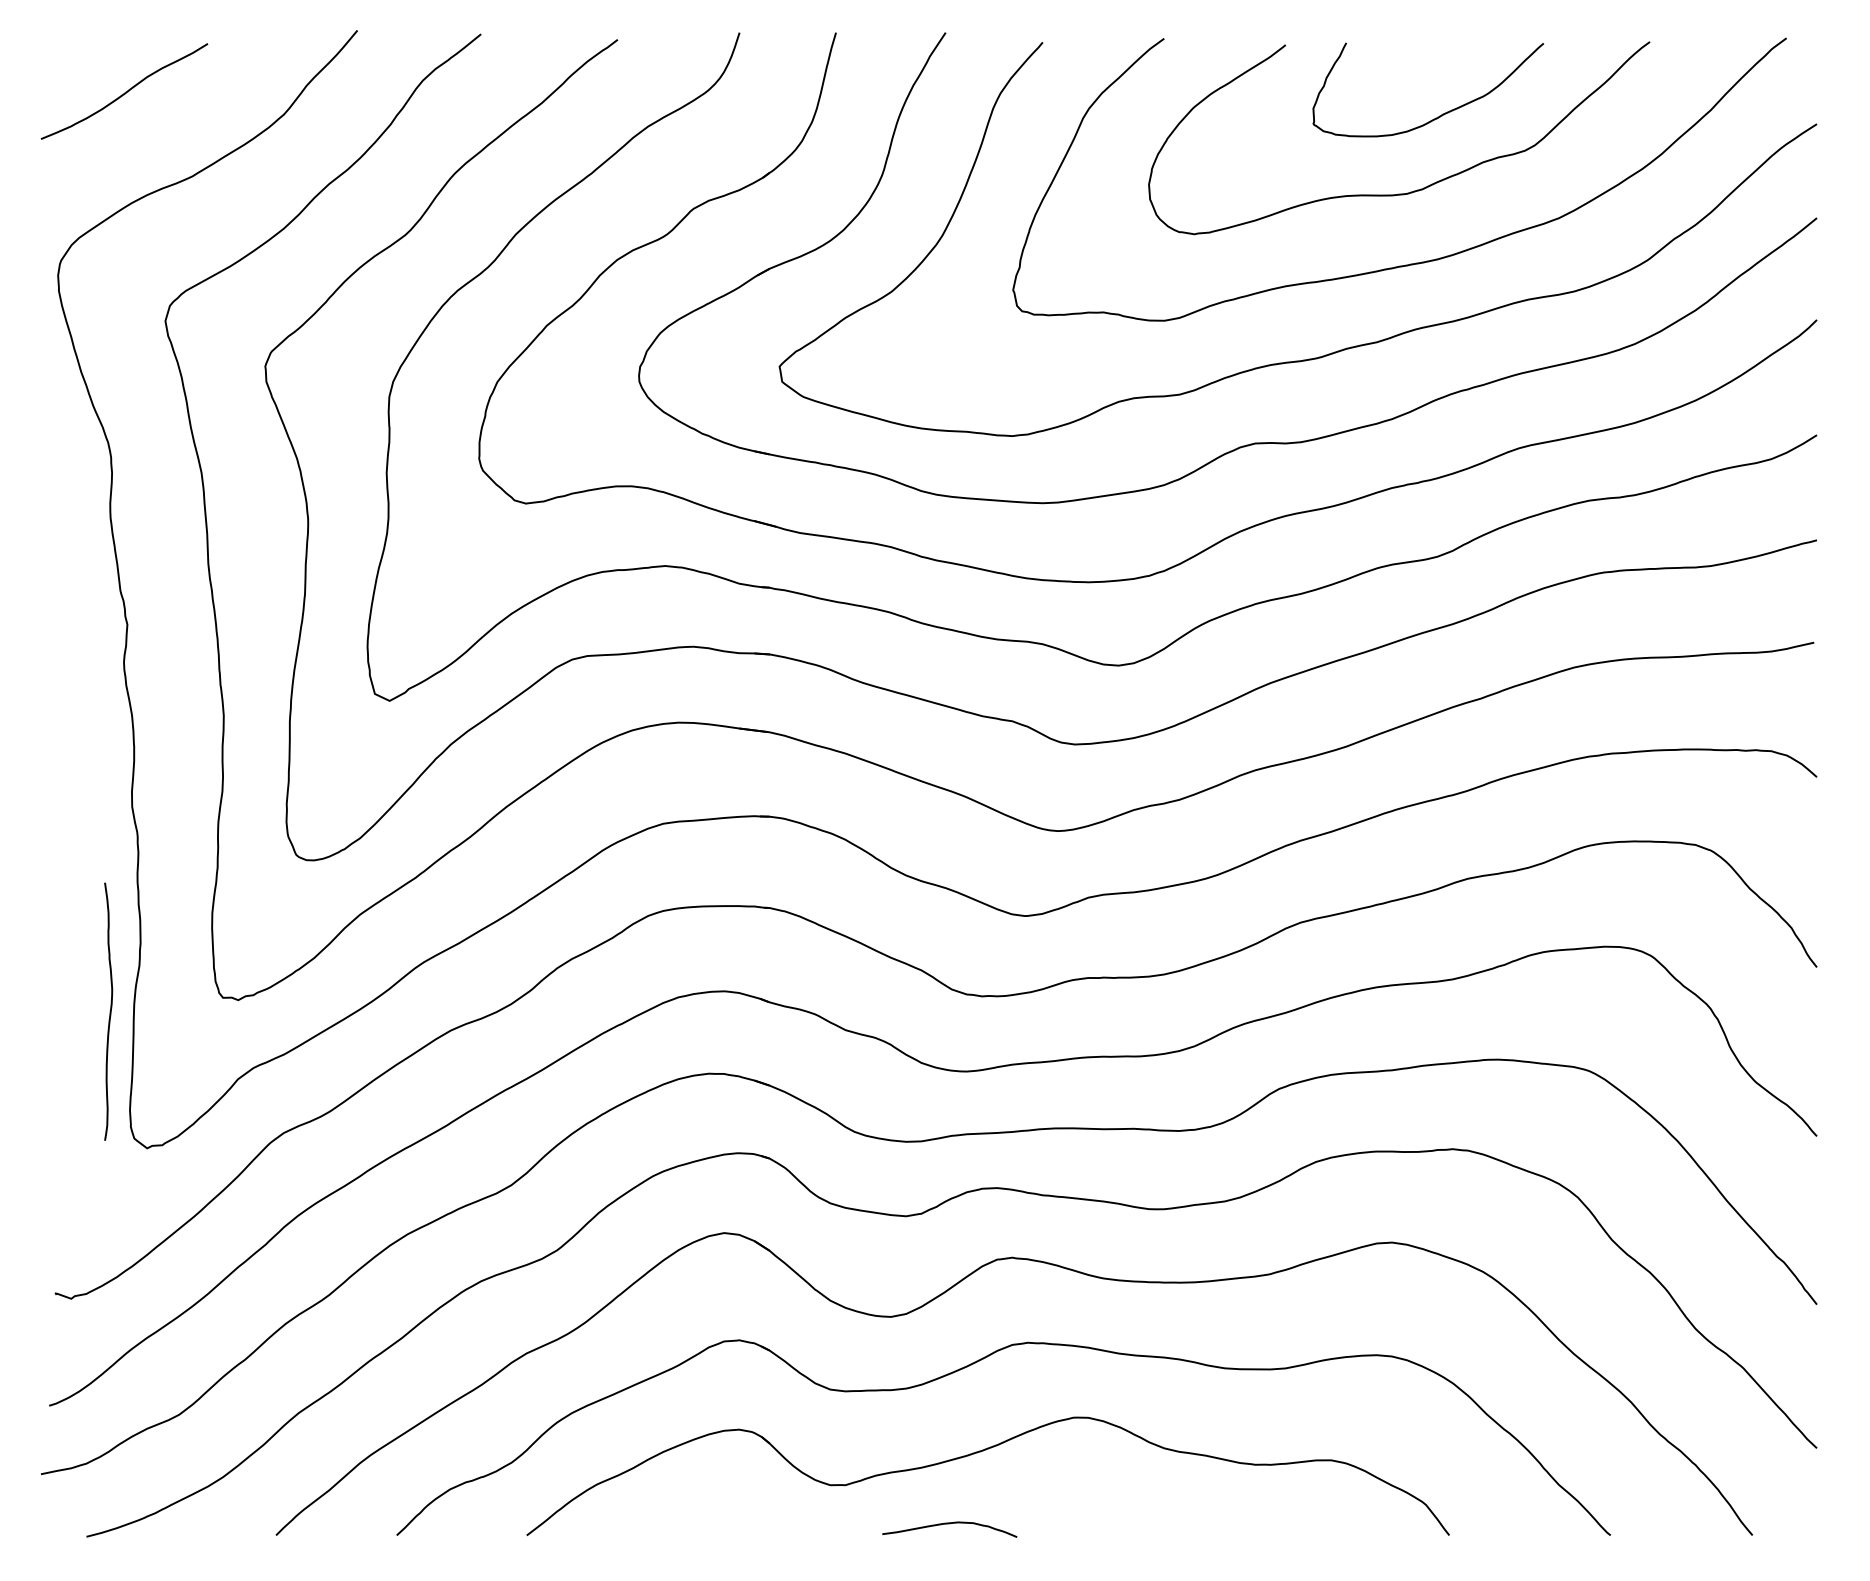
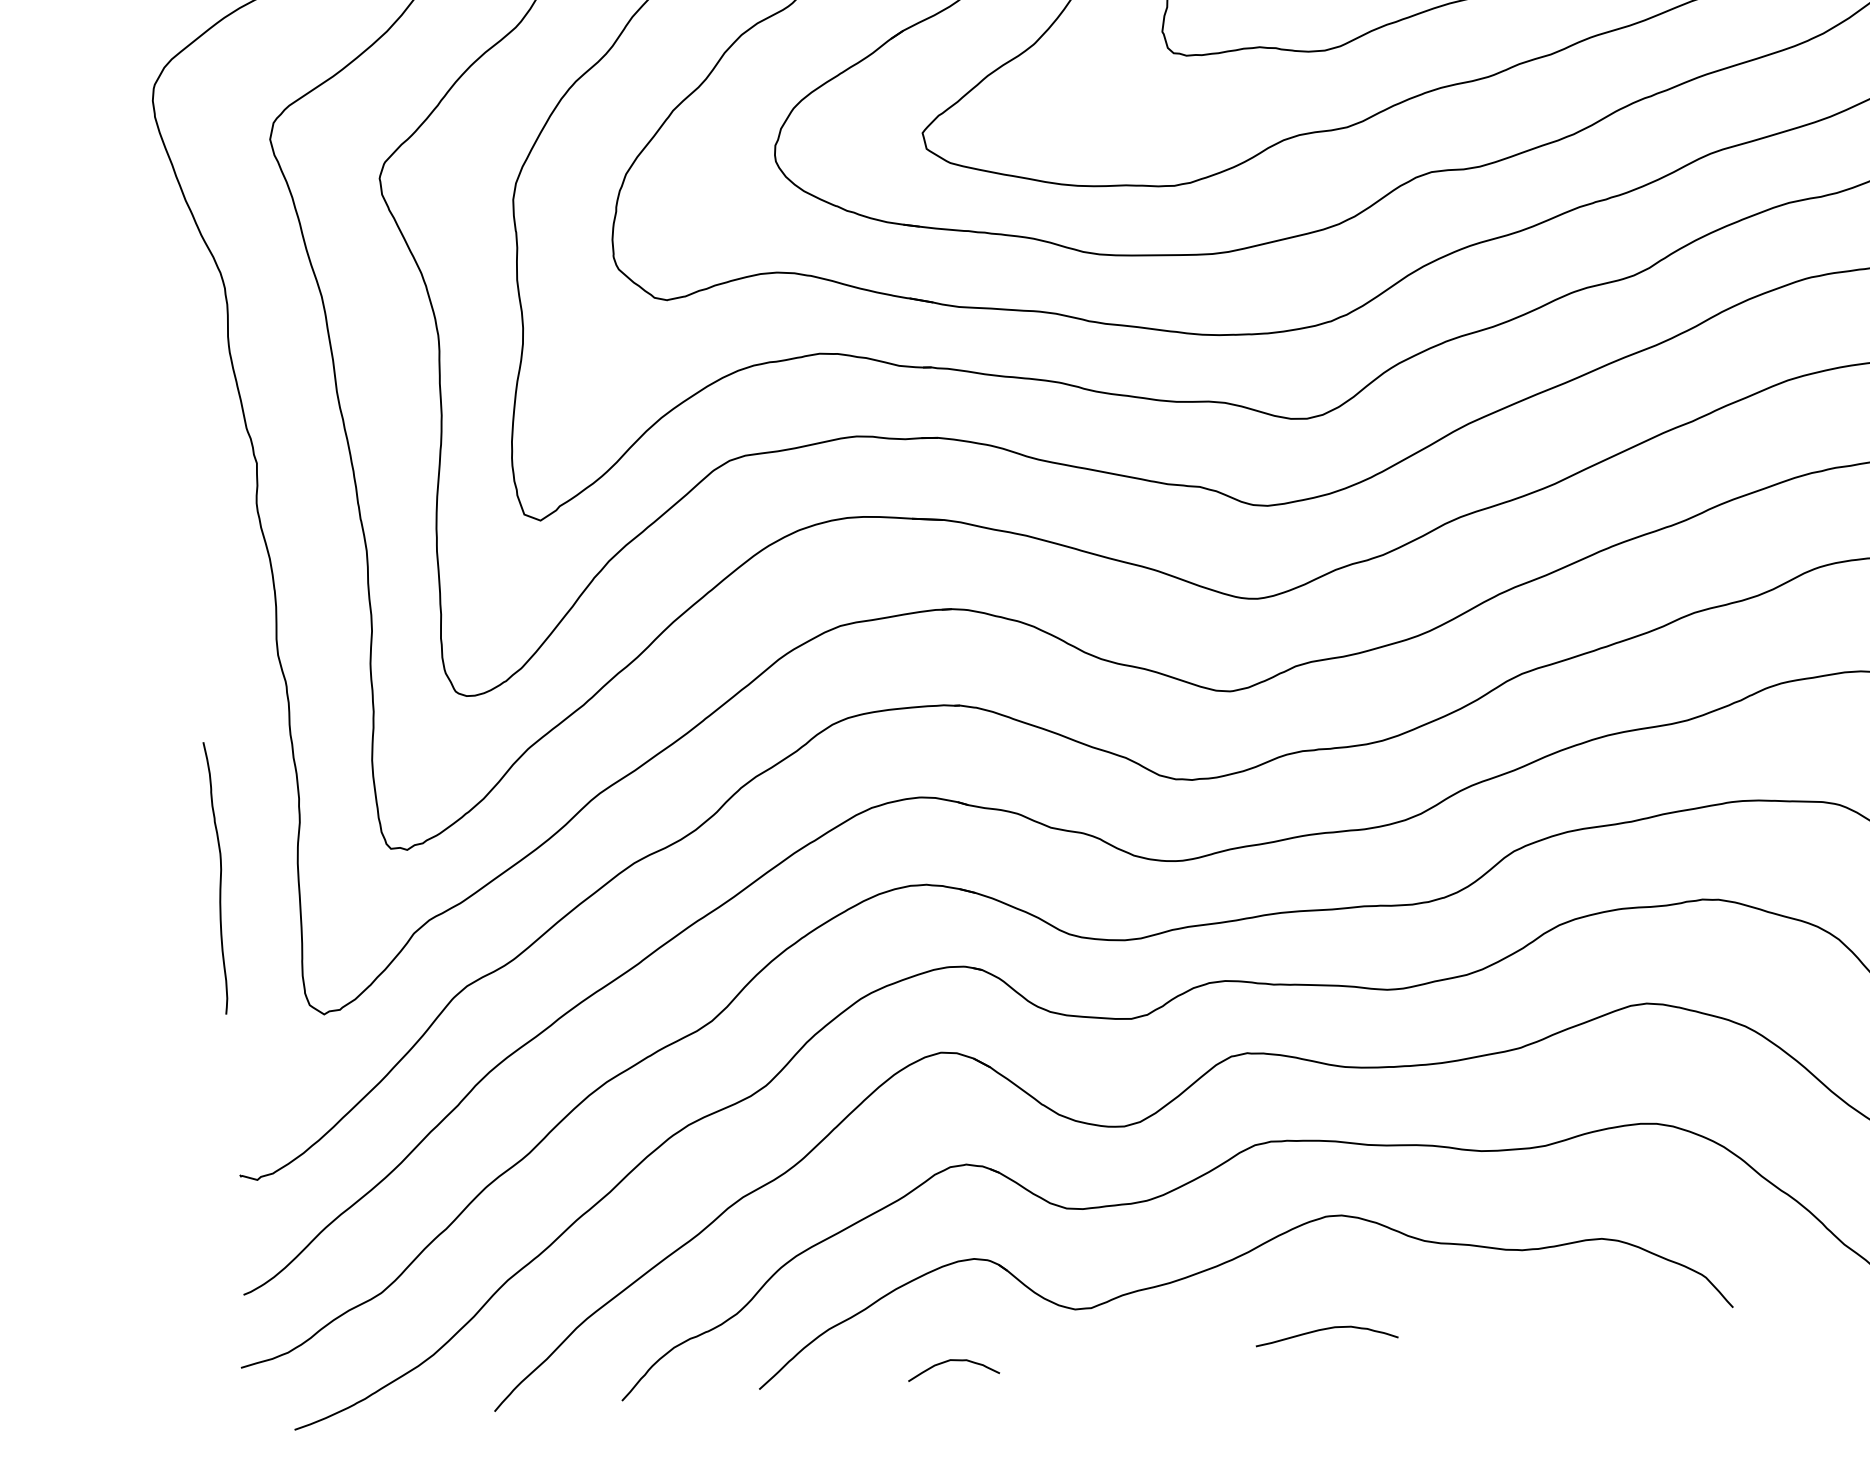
curve: (109, 1011) -> (219, 877), moved
curve: (711, 1524) -> (953, 1361), added
curve: (949, 1524) -> (1325, 1330), moved

